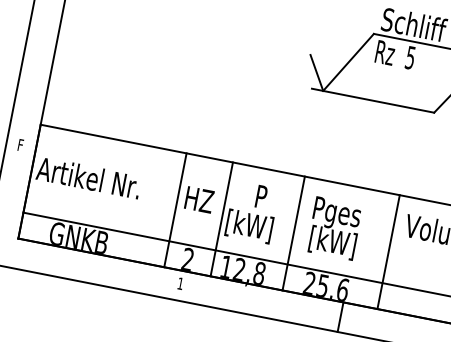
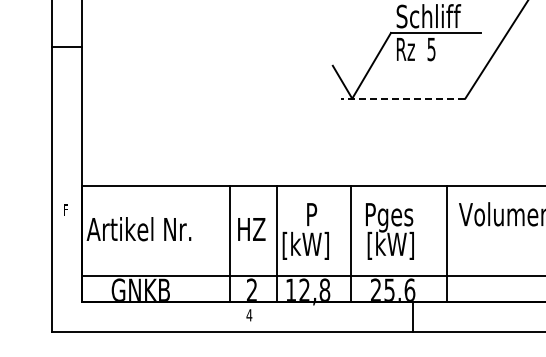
line: (372, 100) -> (402, 98), solid -> dashed
text: (180, 283) -> (249, 315), 1 -> 4

